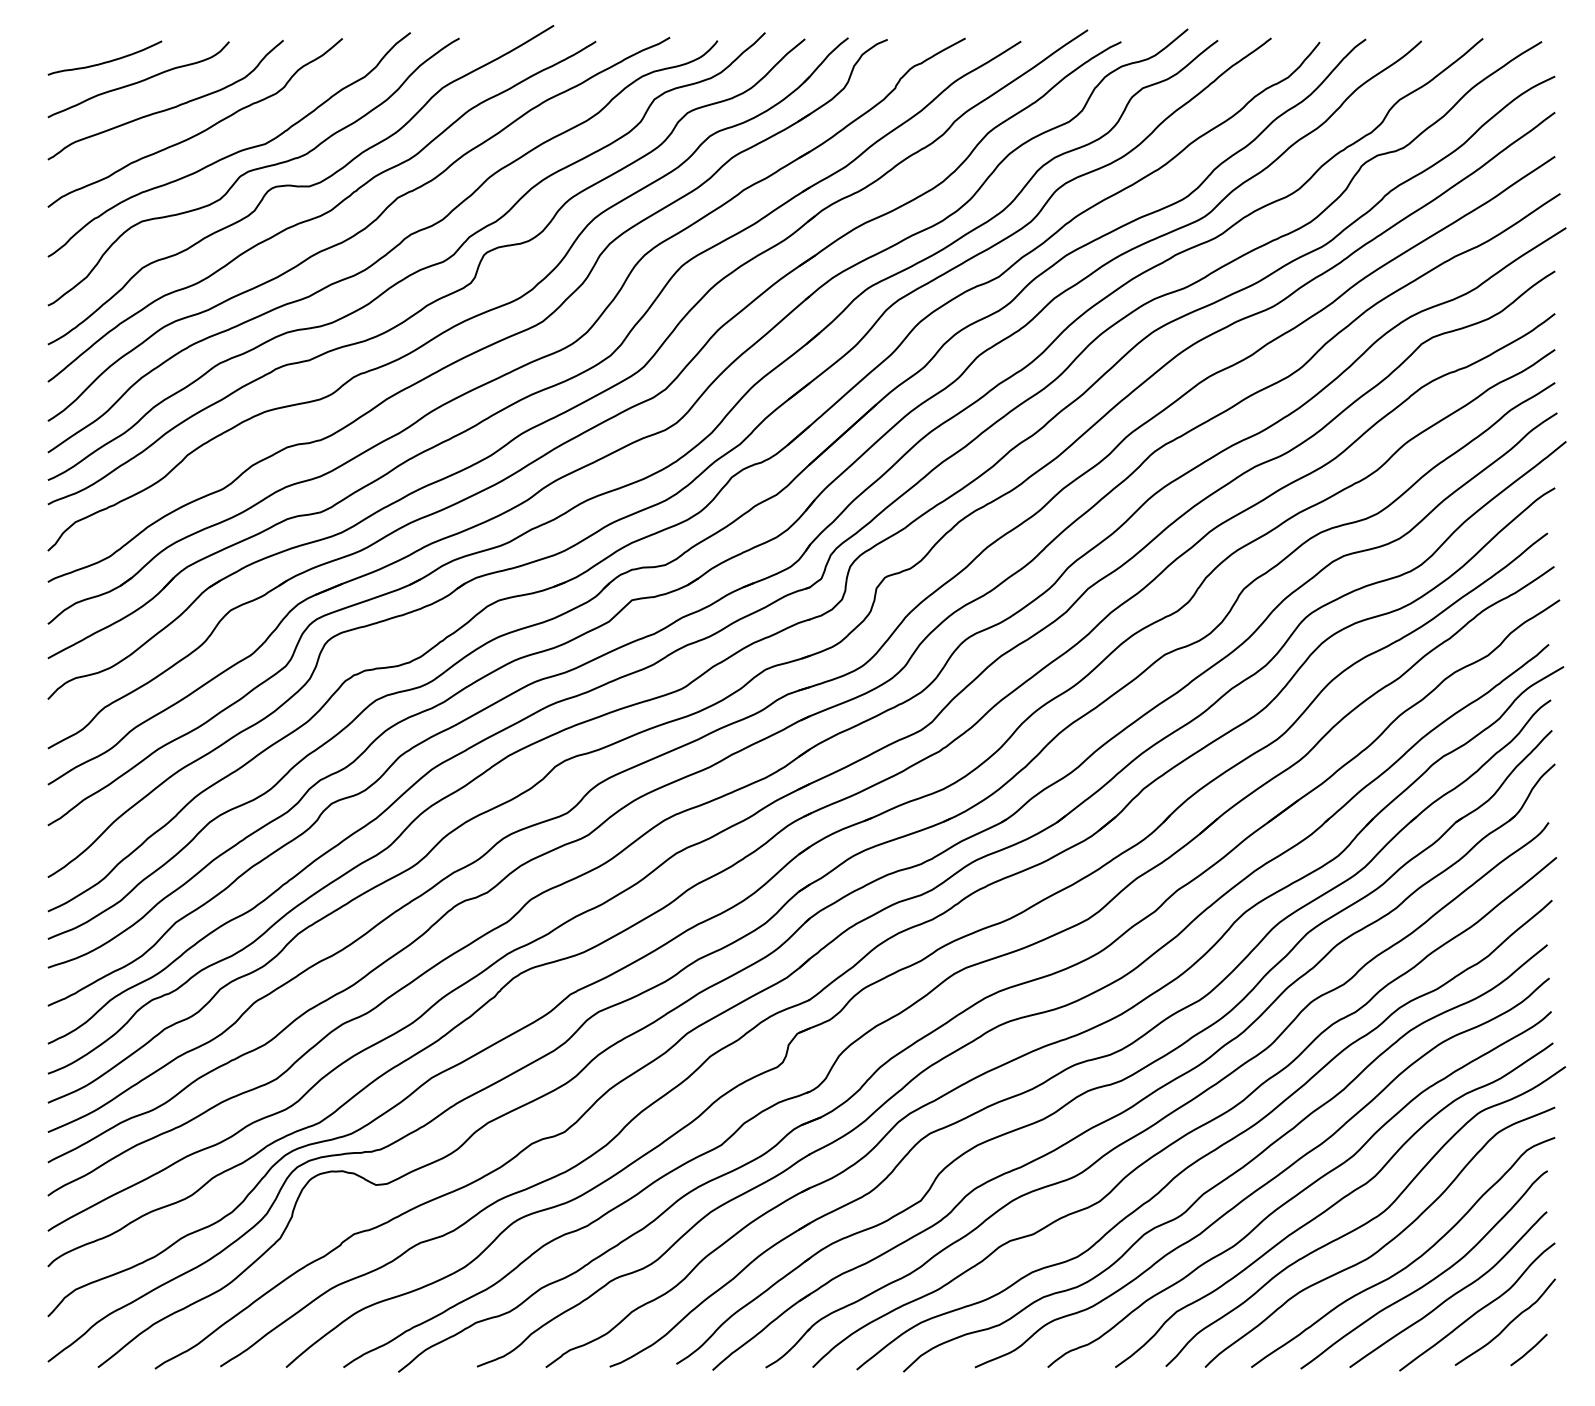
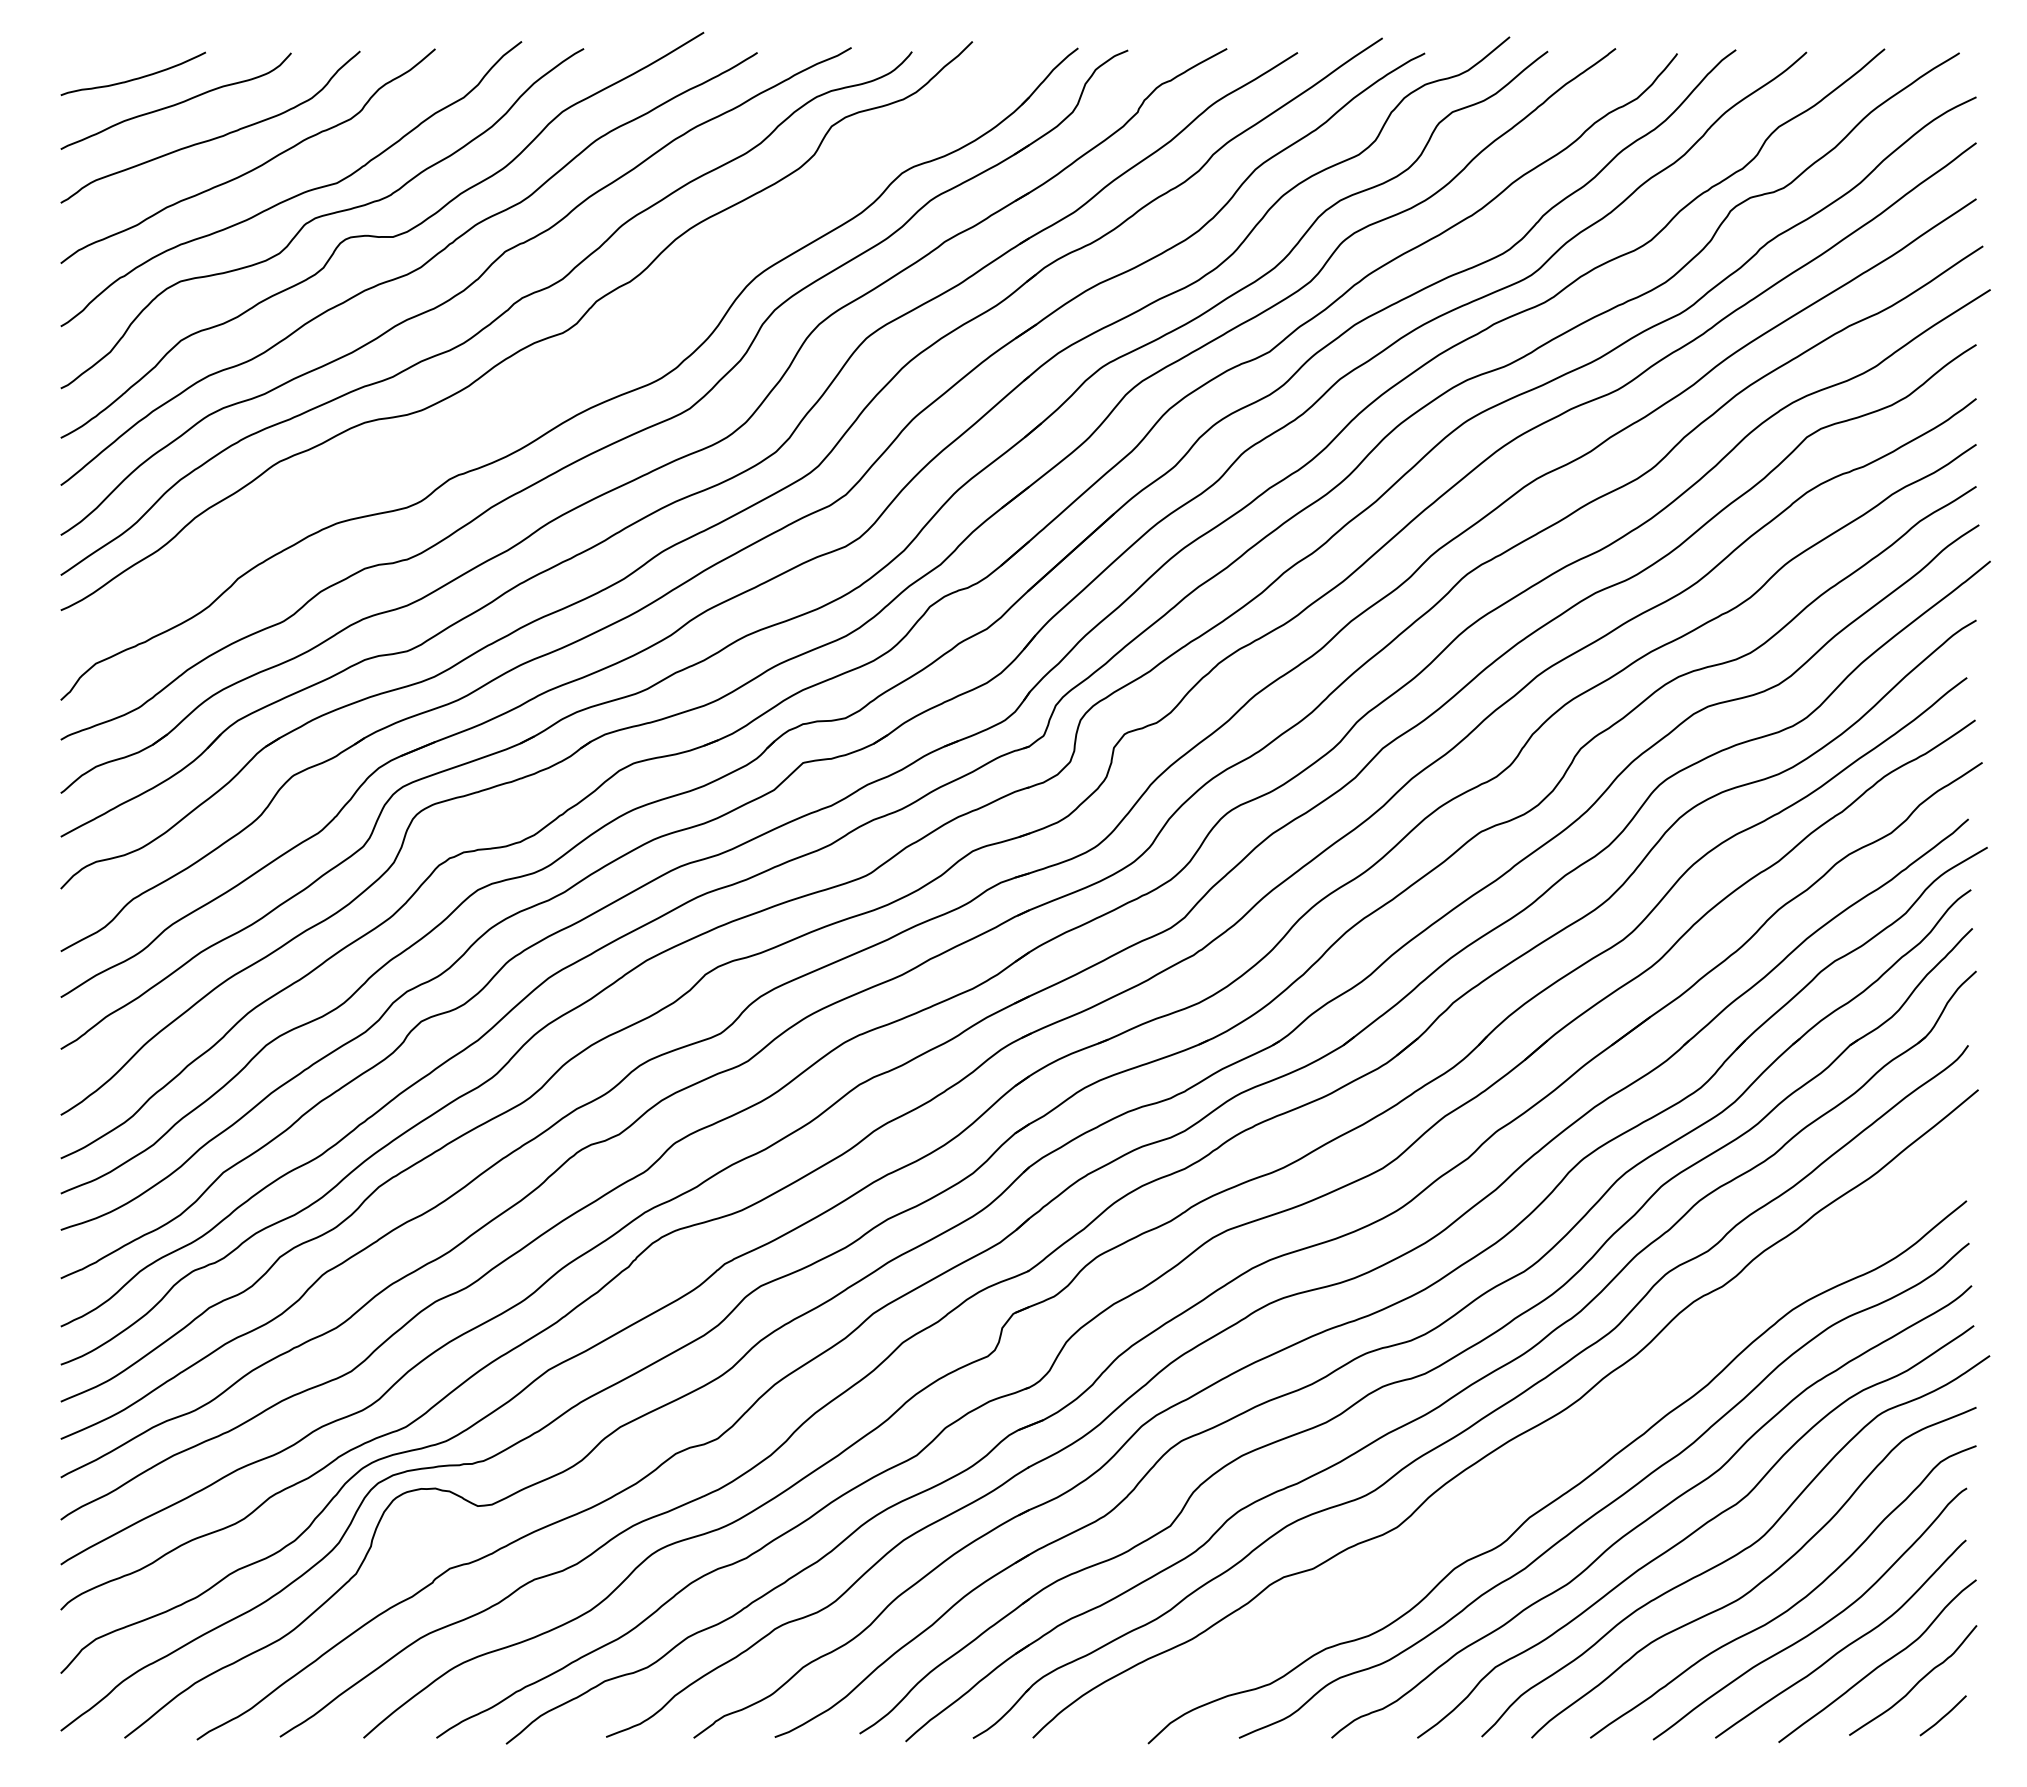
curve: (438, 298) -> (557, 379), removed
curve: (1214, 1149) -> (1543, 1460), removed

